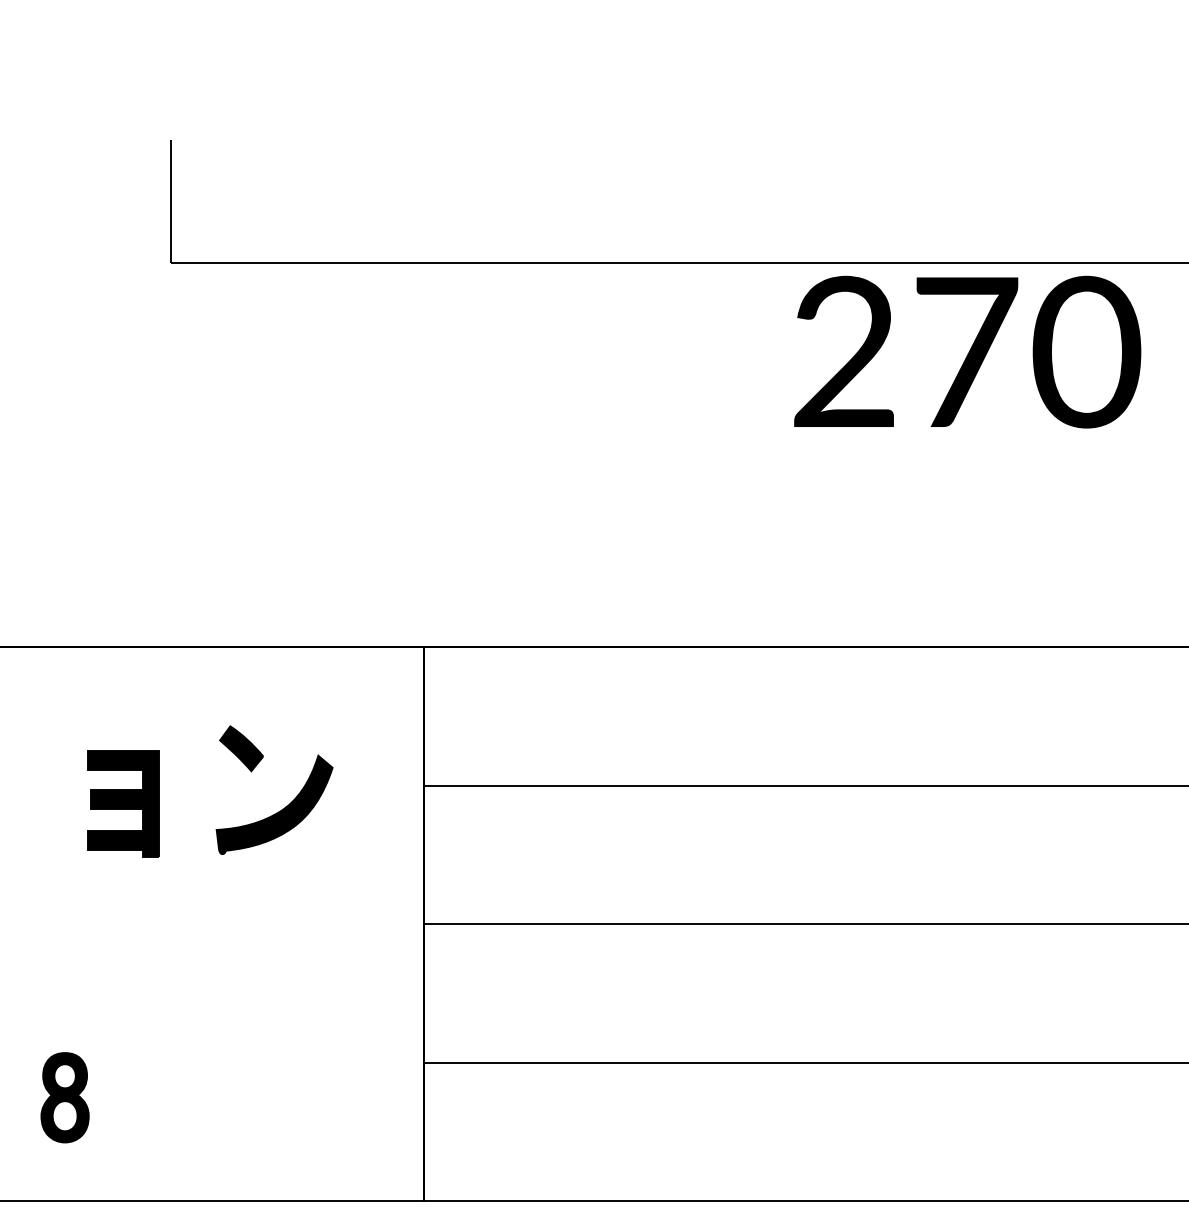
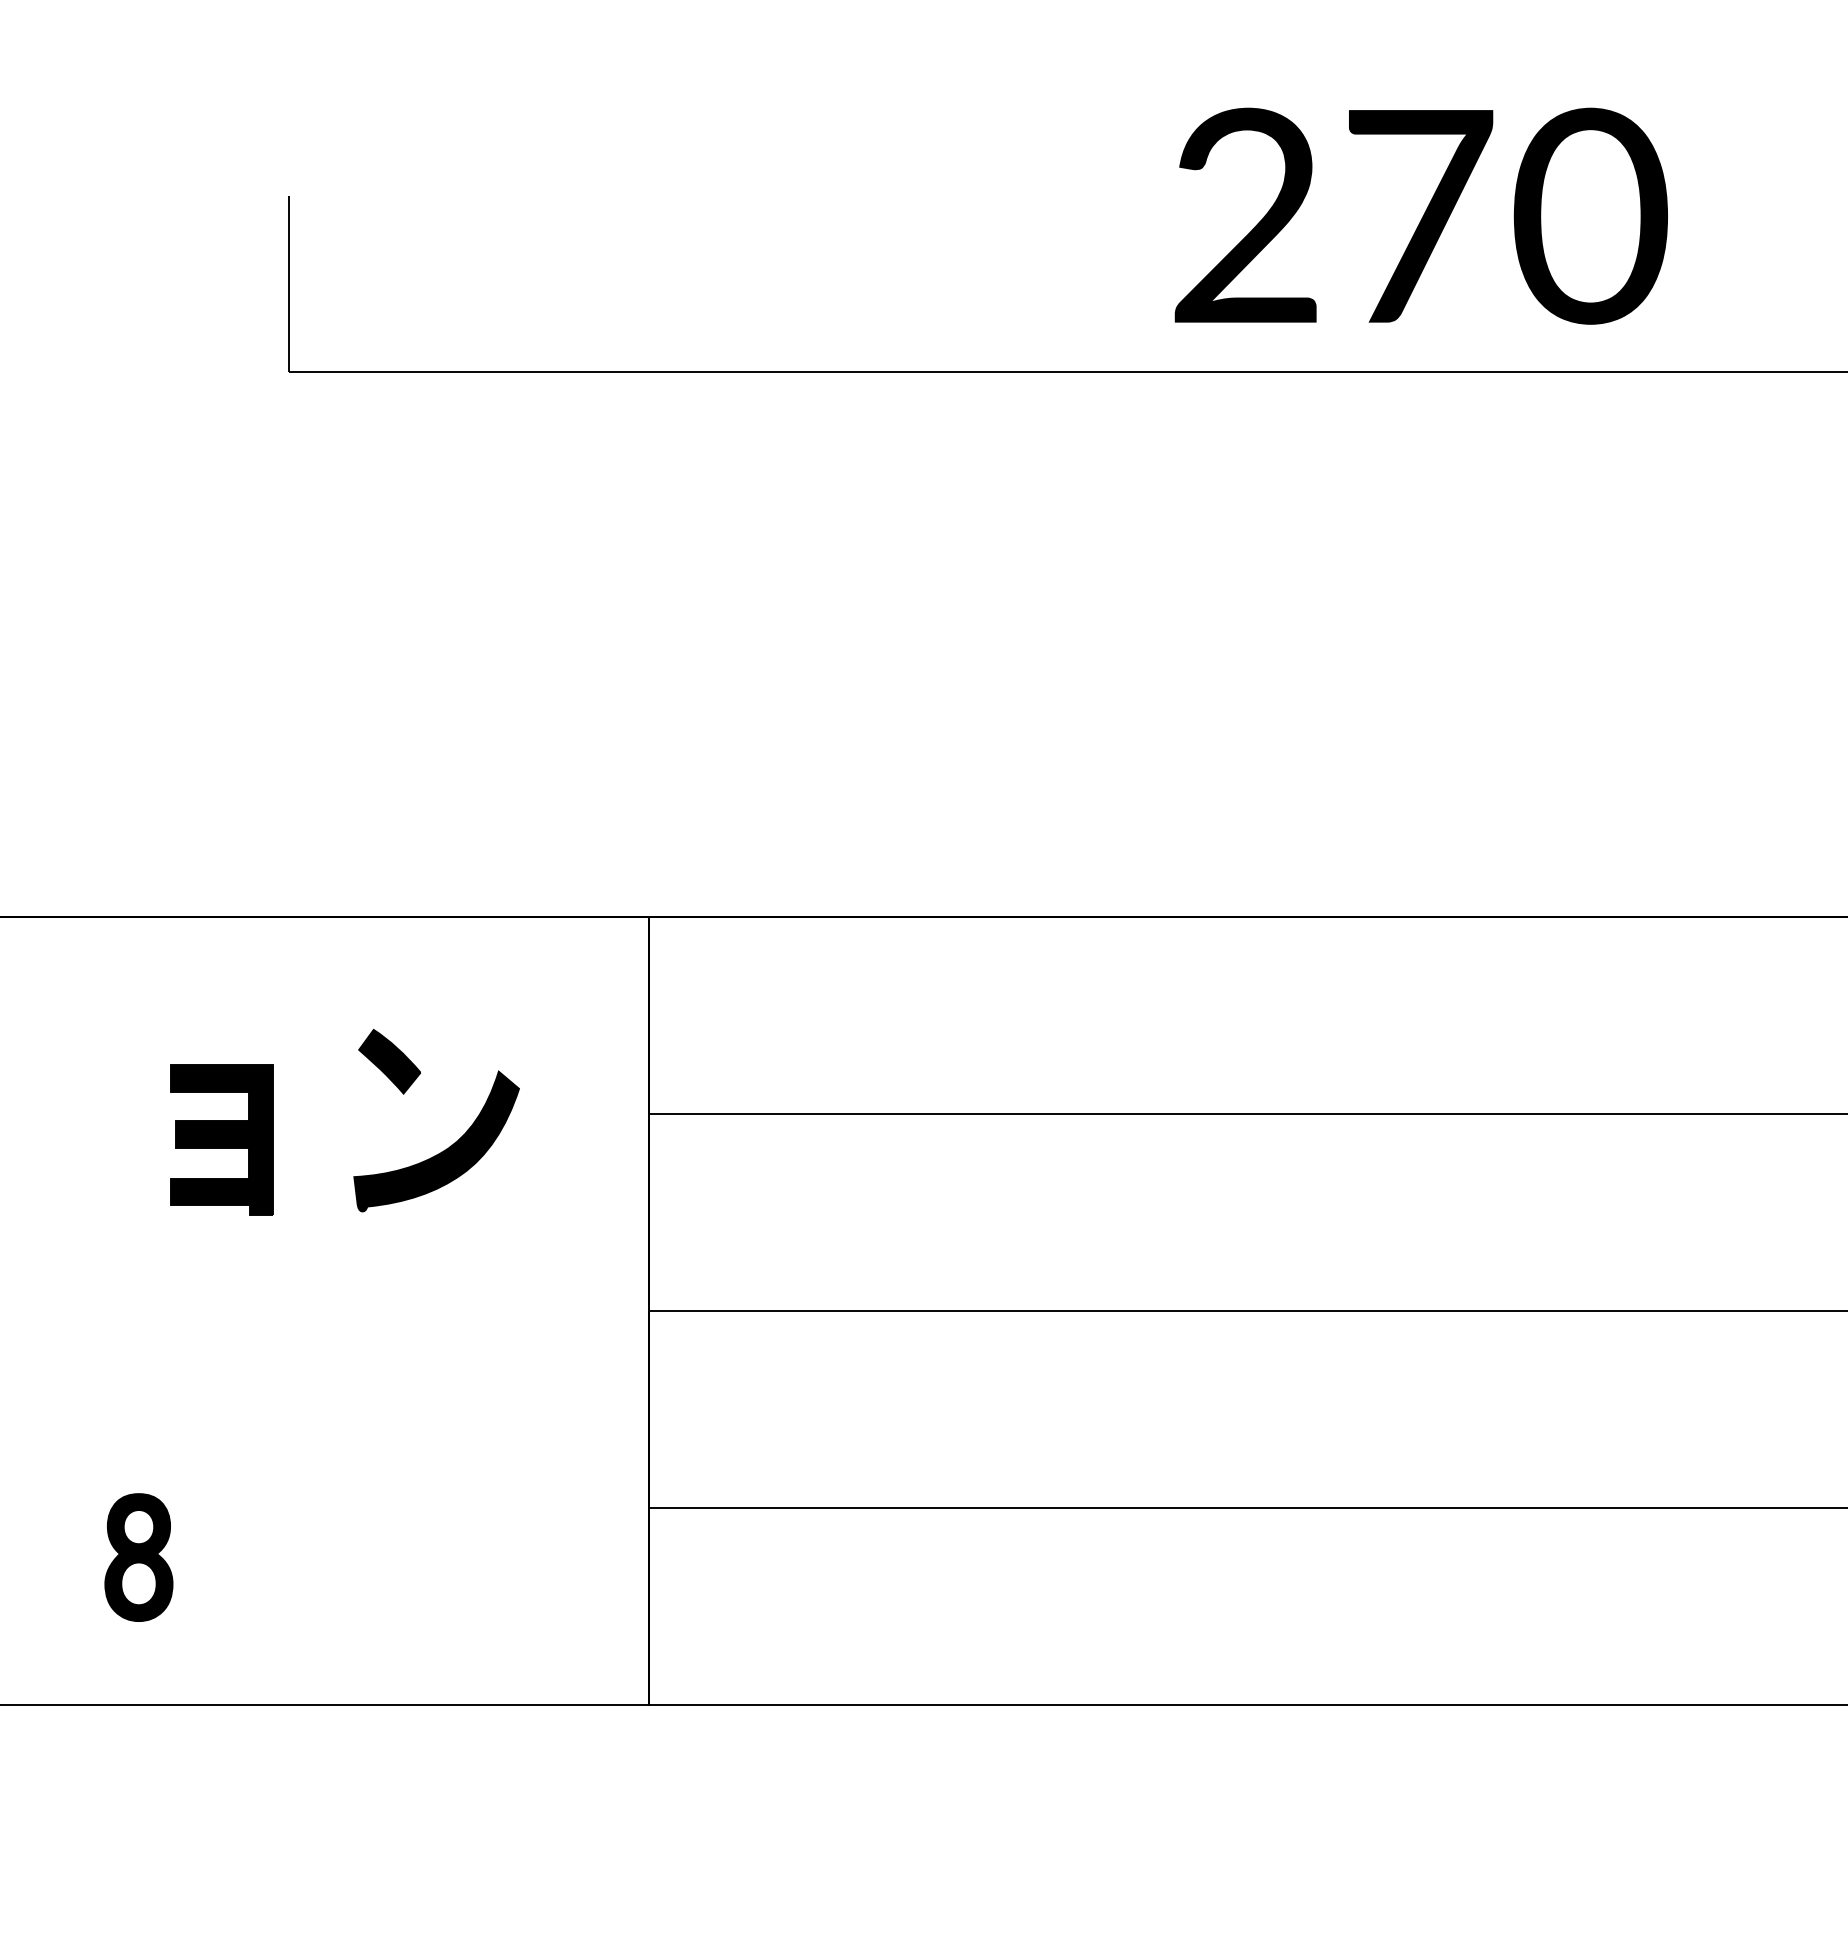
text: (967, 351) -> (1420, 215), moved

